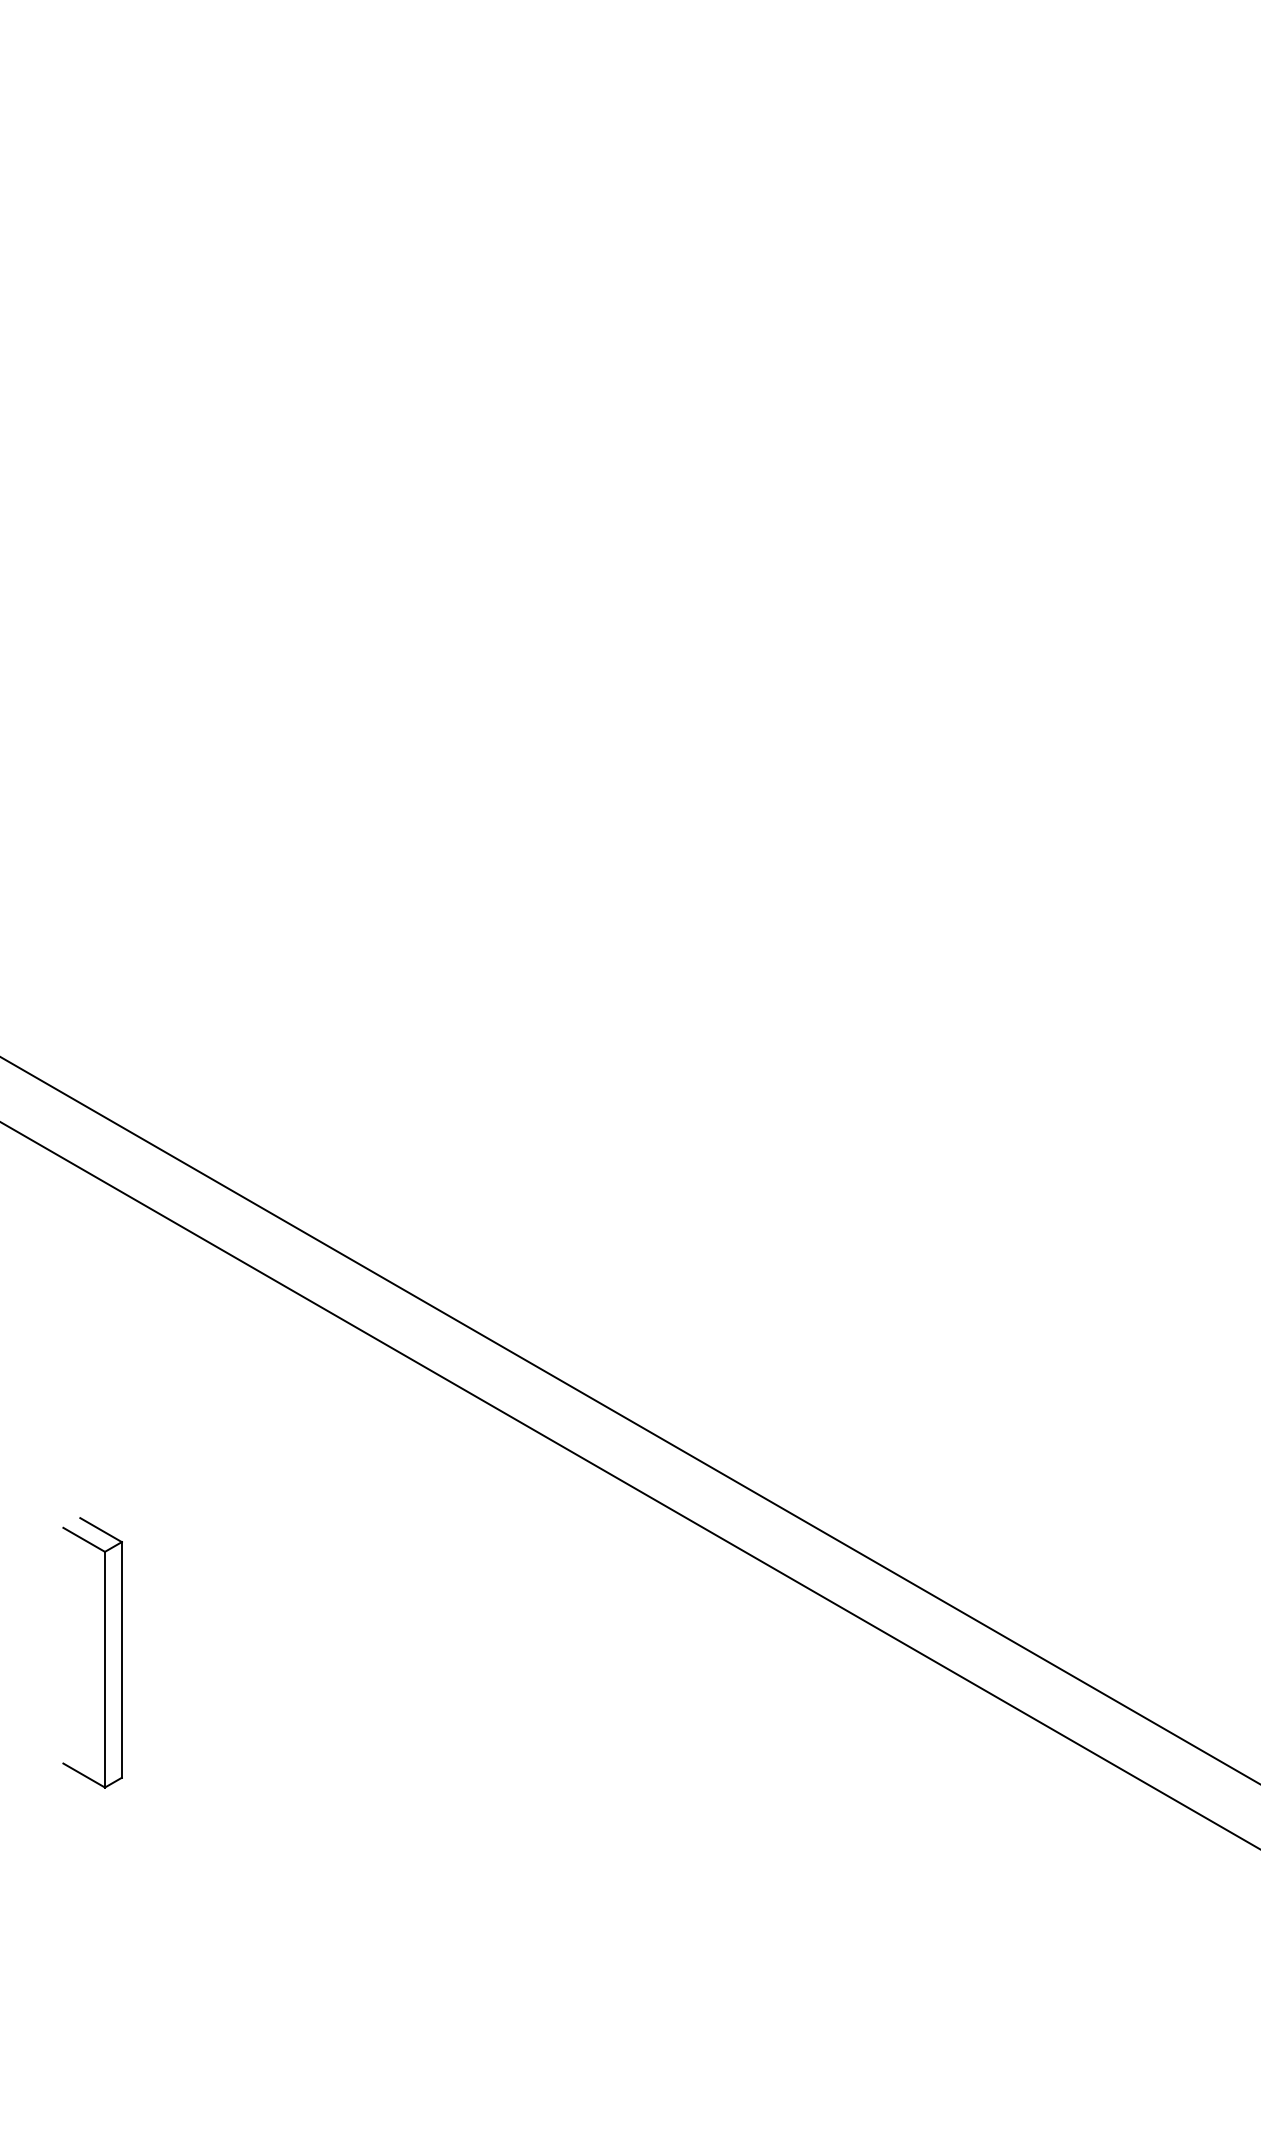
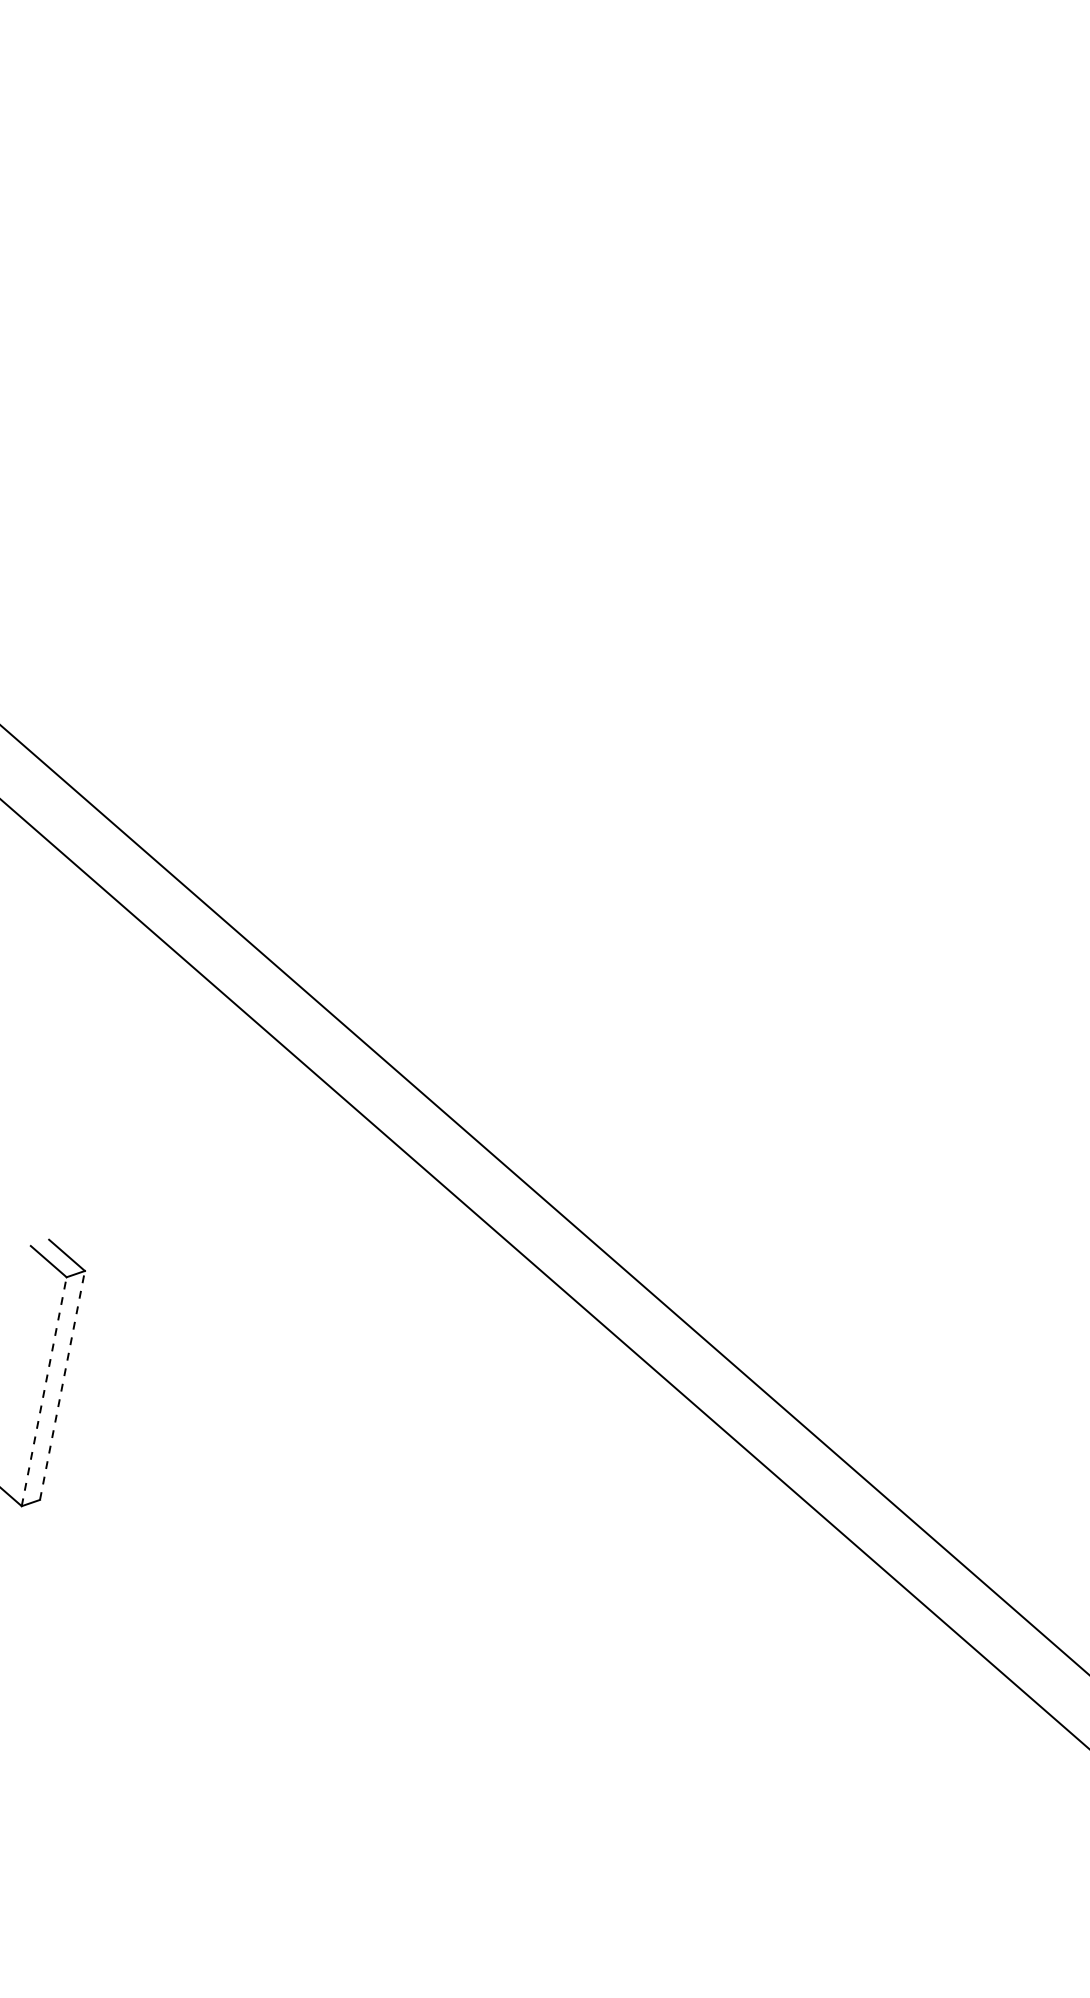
line: (121, 1659) -> (62, 1384), solid -> dashed
line: (104, 1669) -> (43, 1391), solid -> dashed

